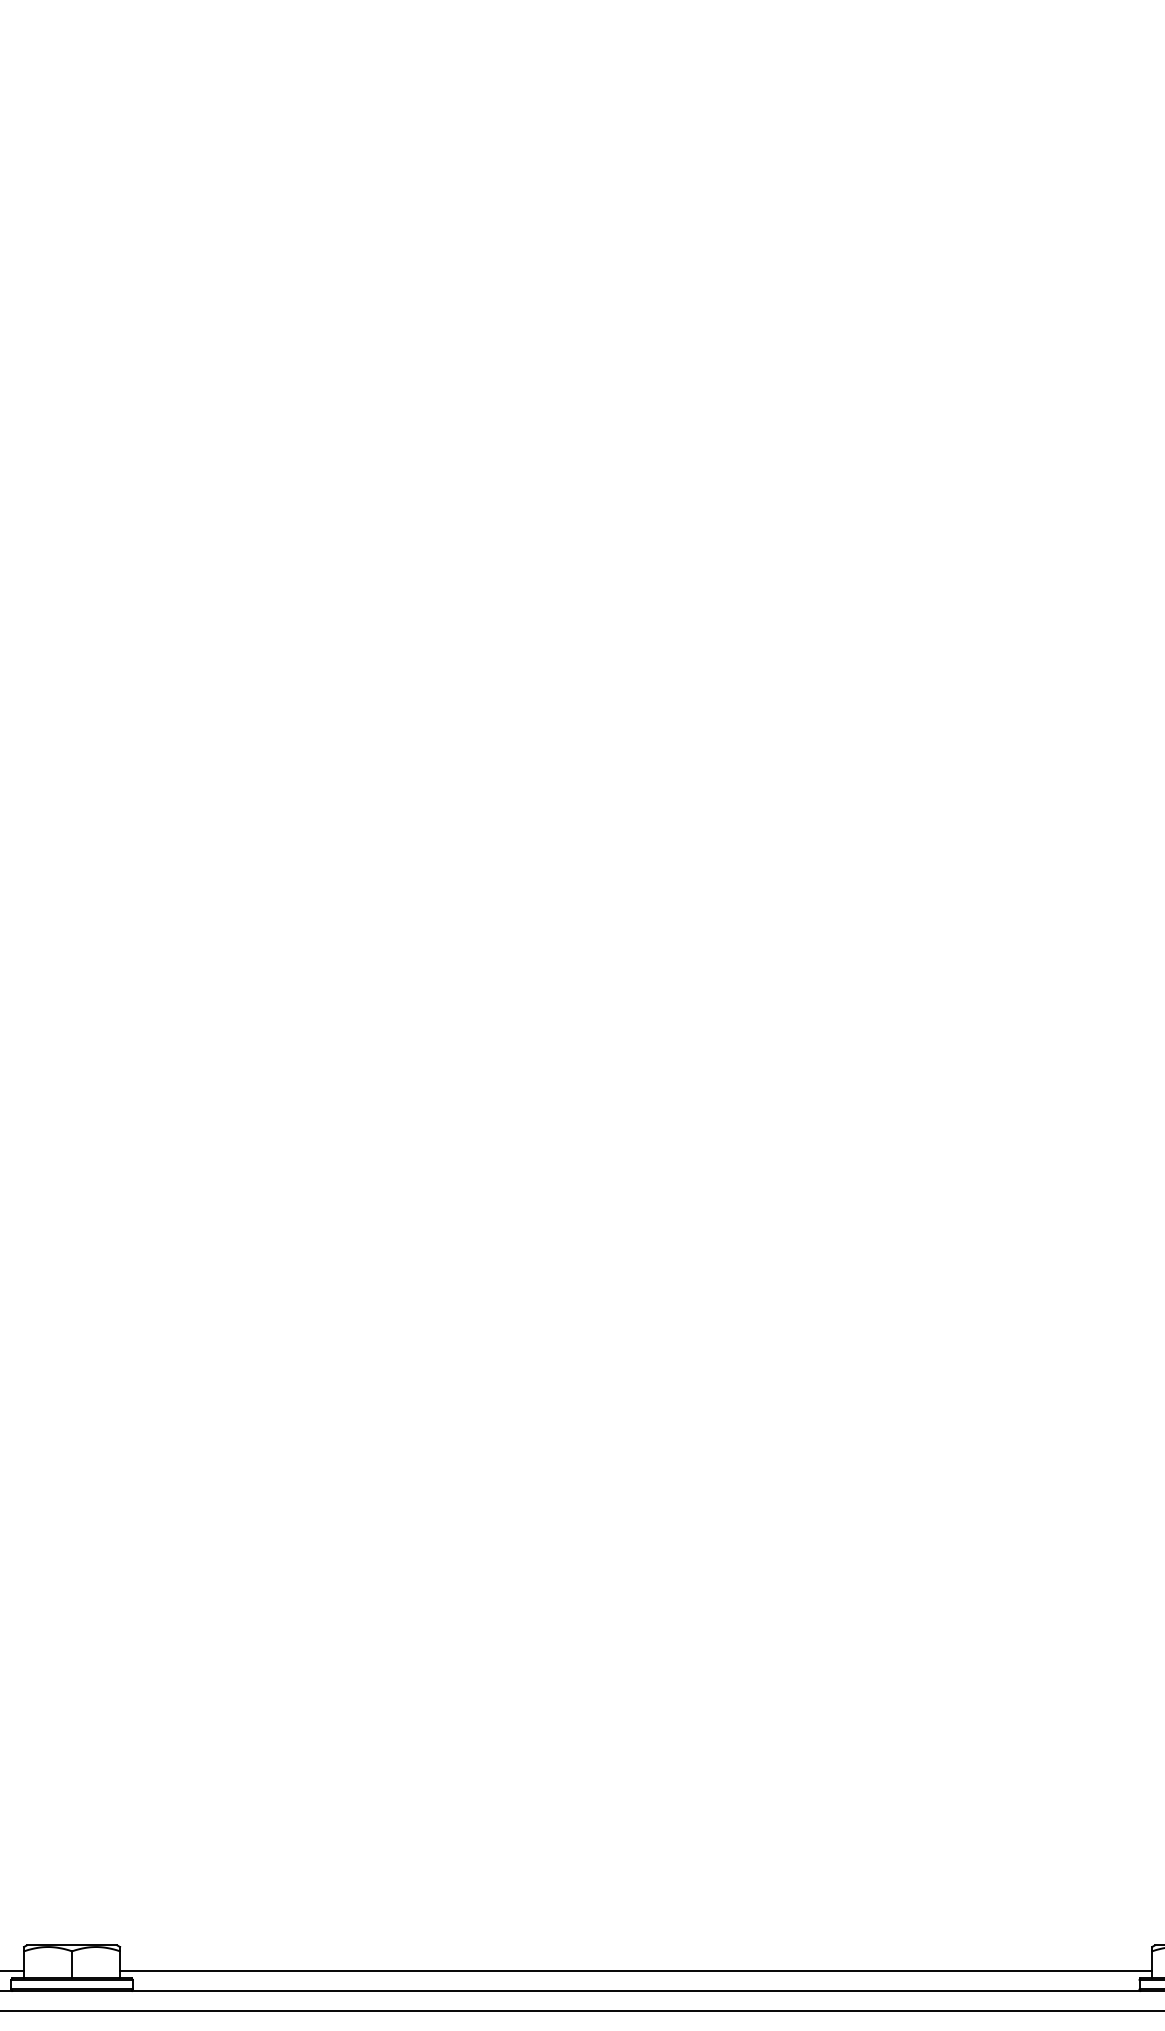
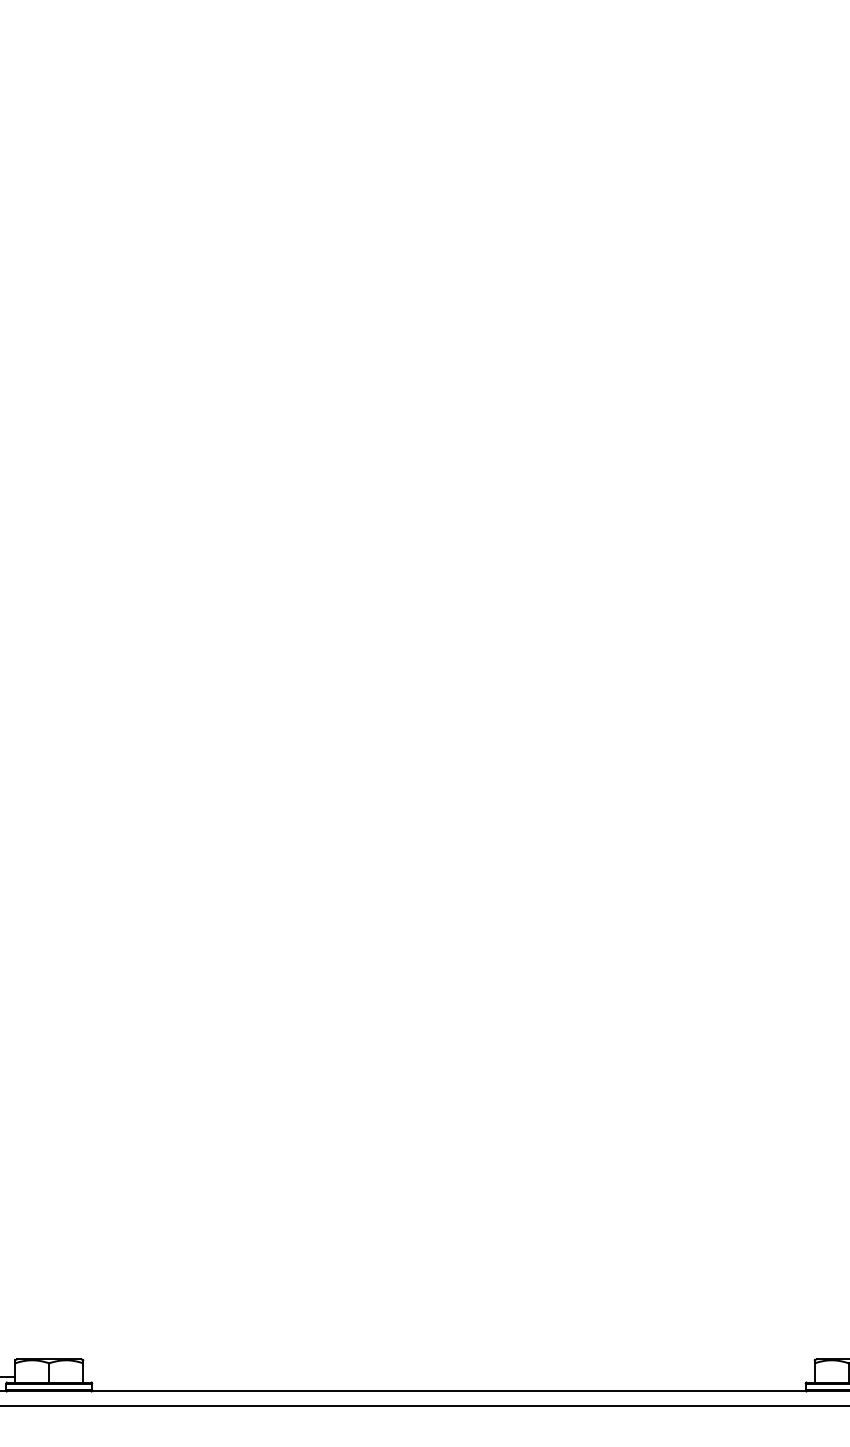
line: (635, 1971) -> (448, 1377), removed

